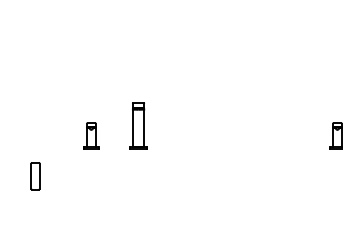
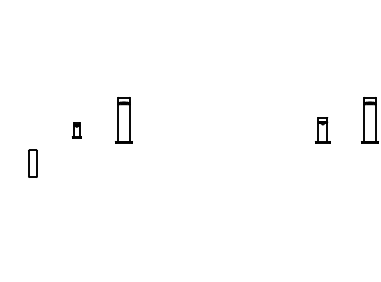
part: (91, 135) -> (76, 130), size x0.6
part: (35, 175) -> (32, 163), moved

